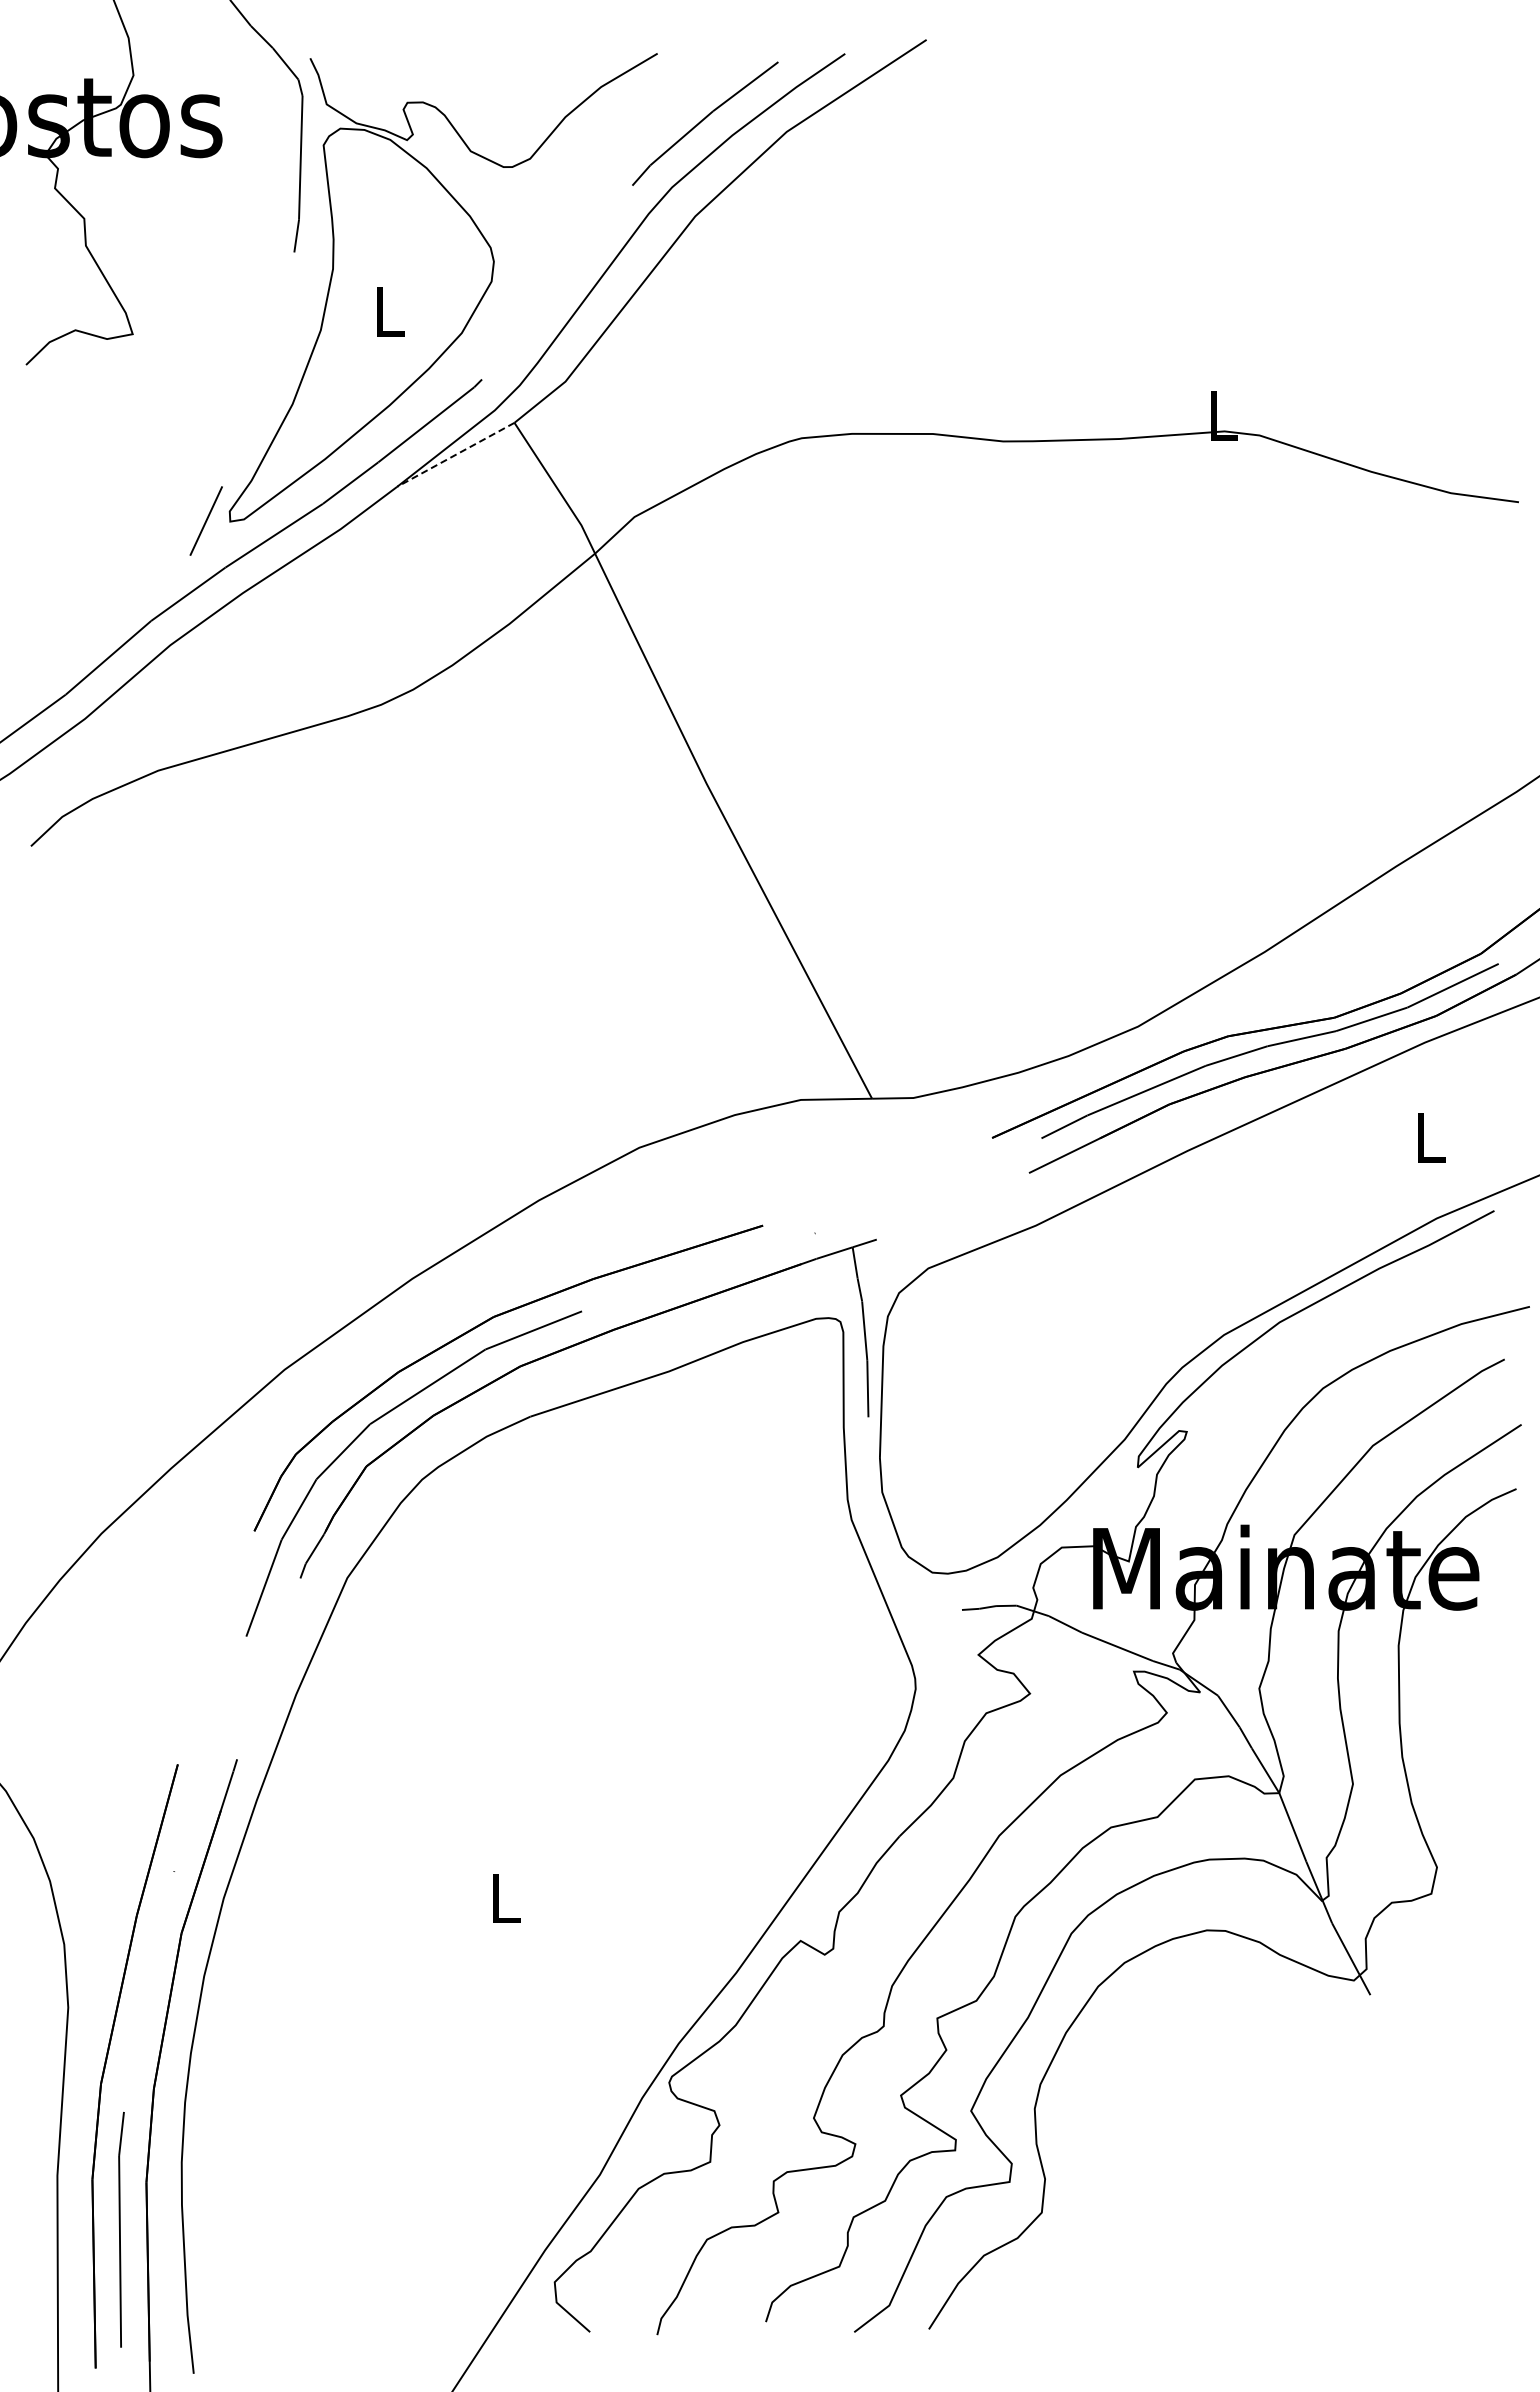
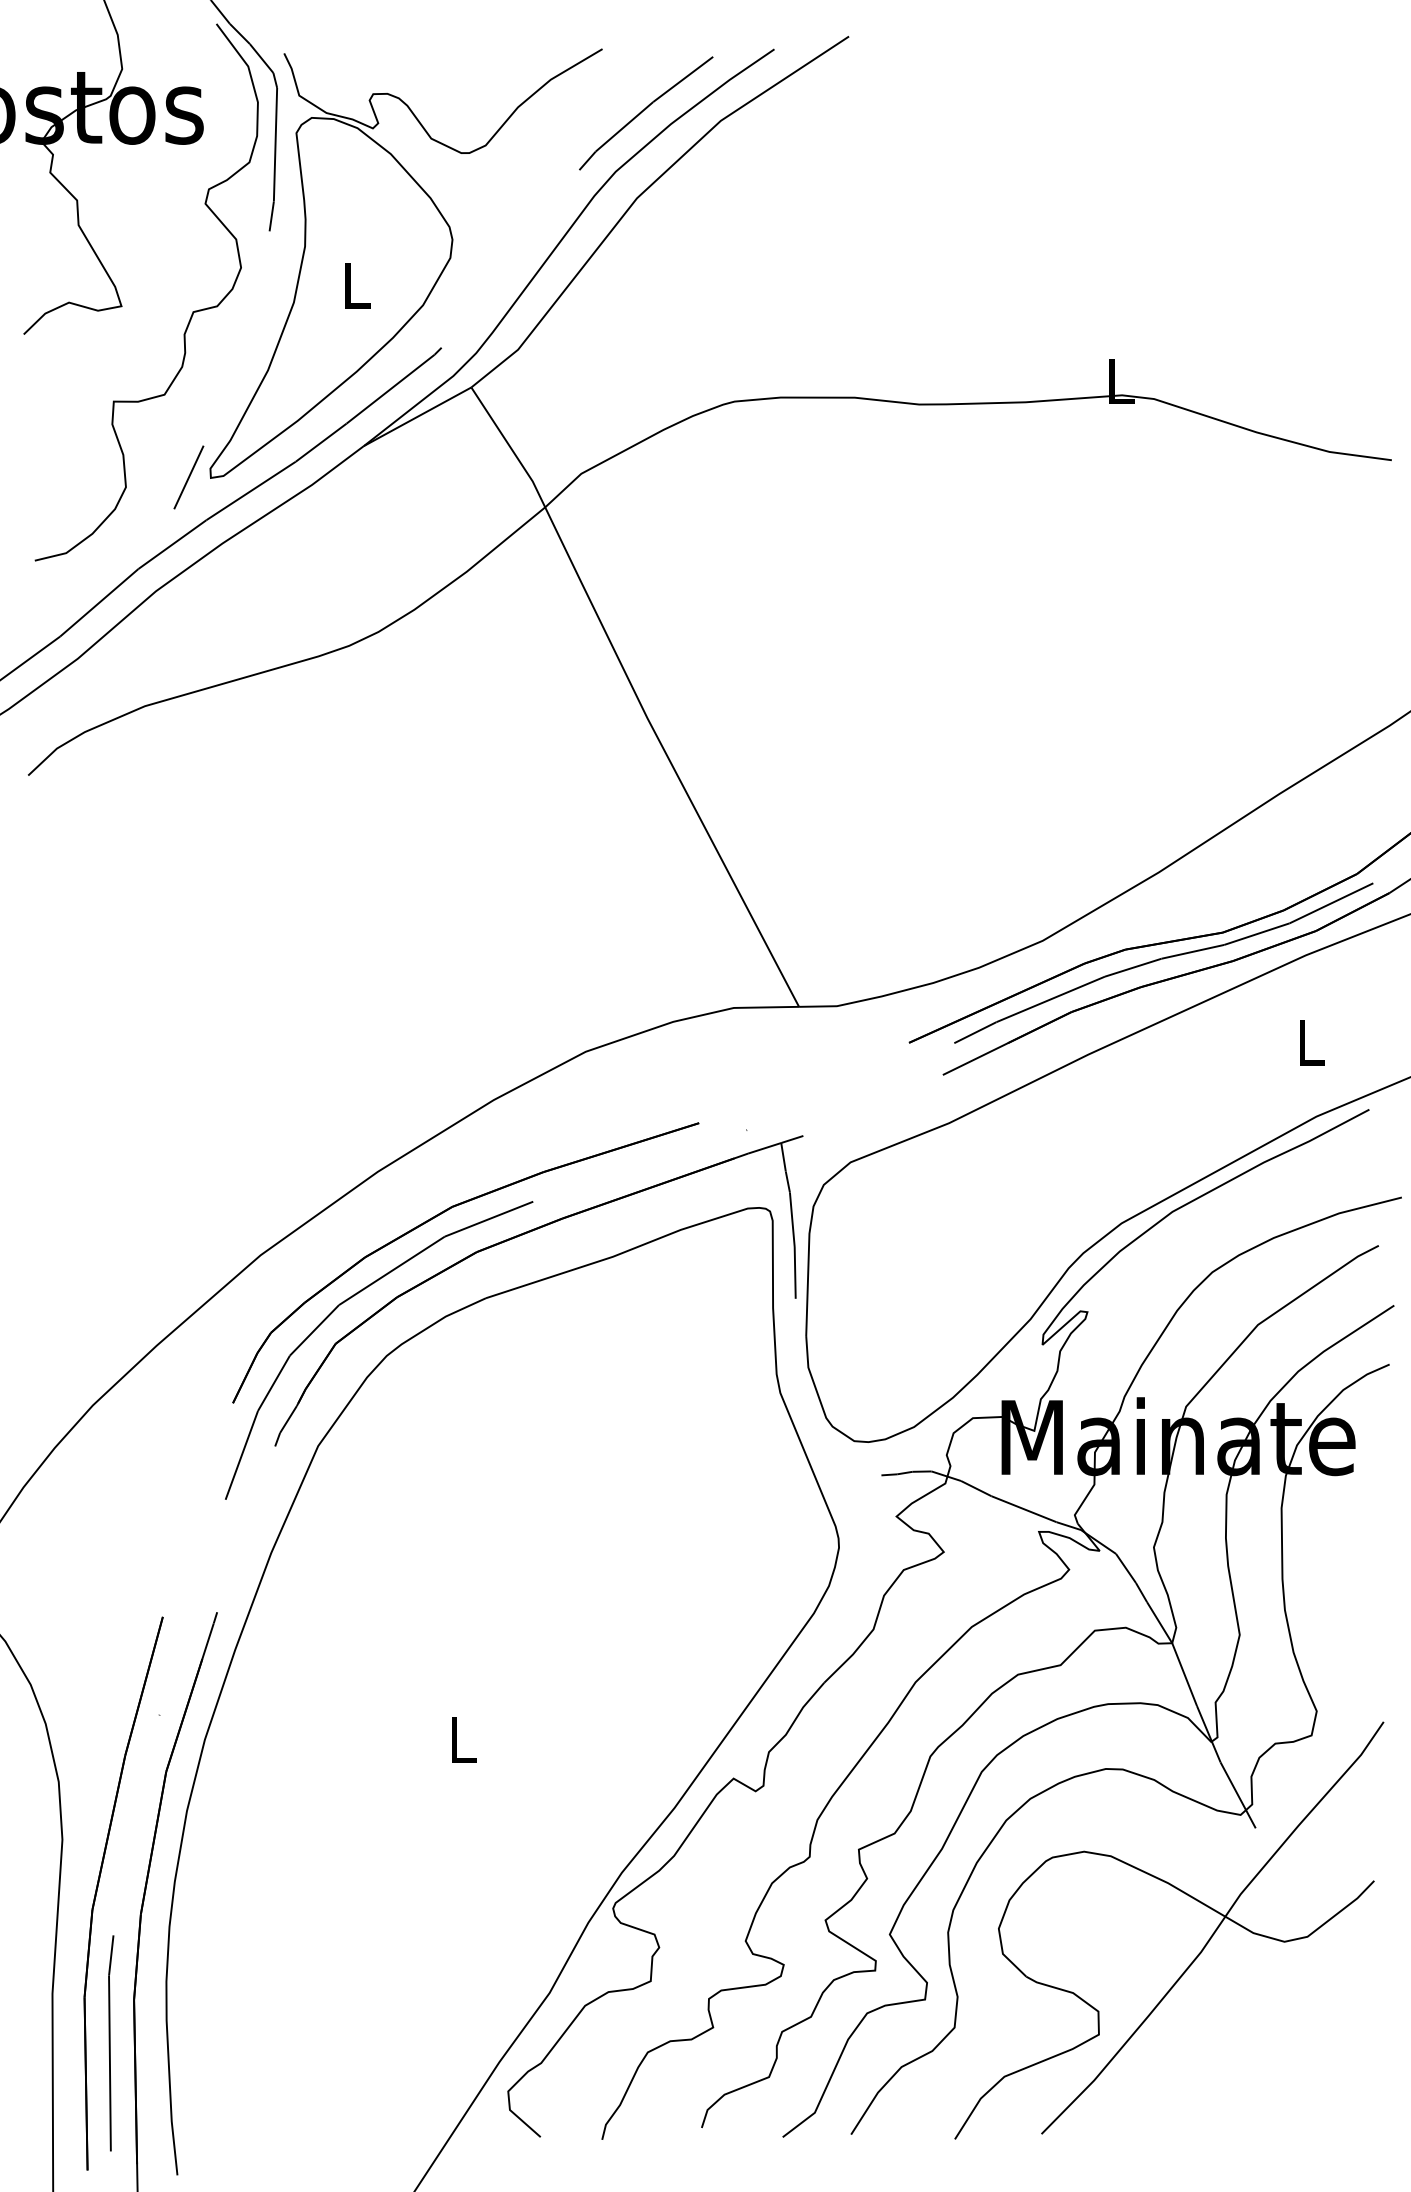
curve: (210, 339) -> (192, 311), added
line: (455, 454) -> (417, 416), dashed -> solid
part: (1306, 2133) -> (1197, 1955), added

